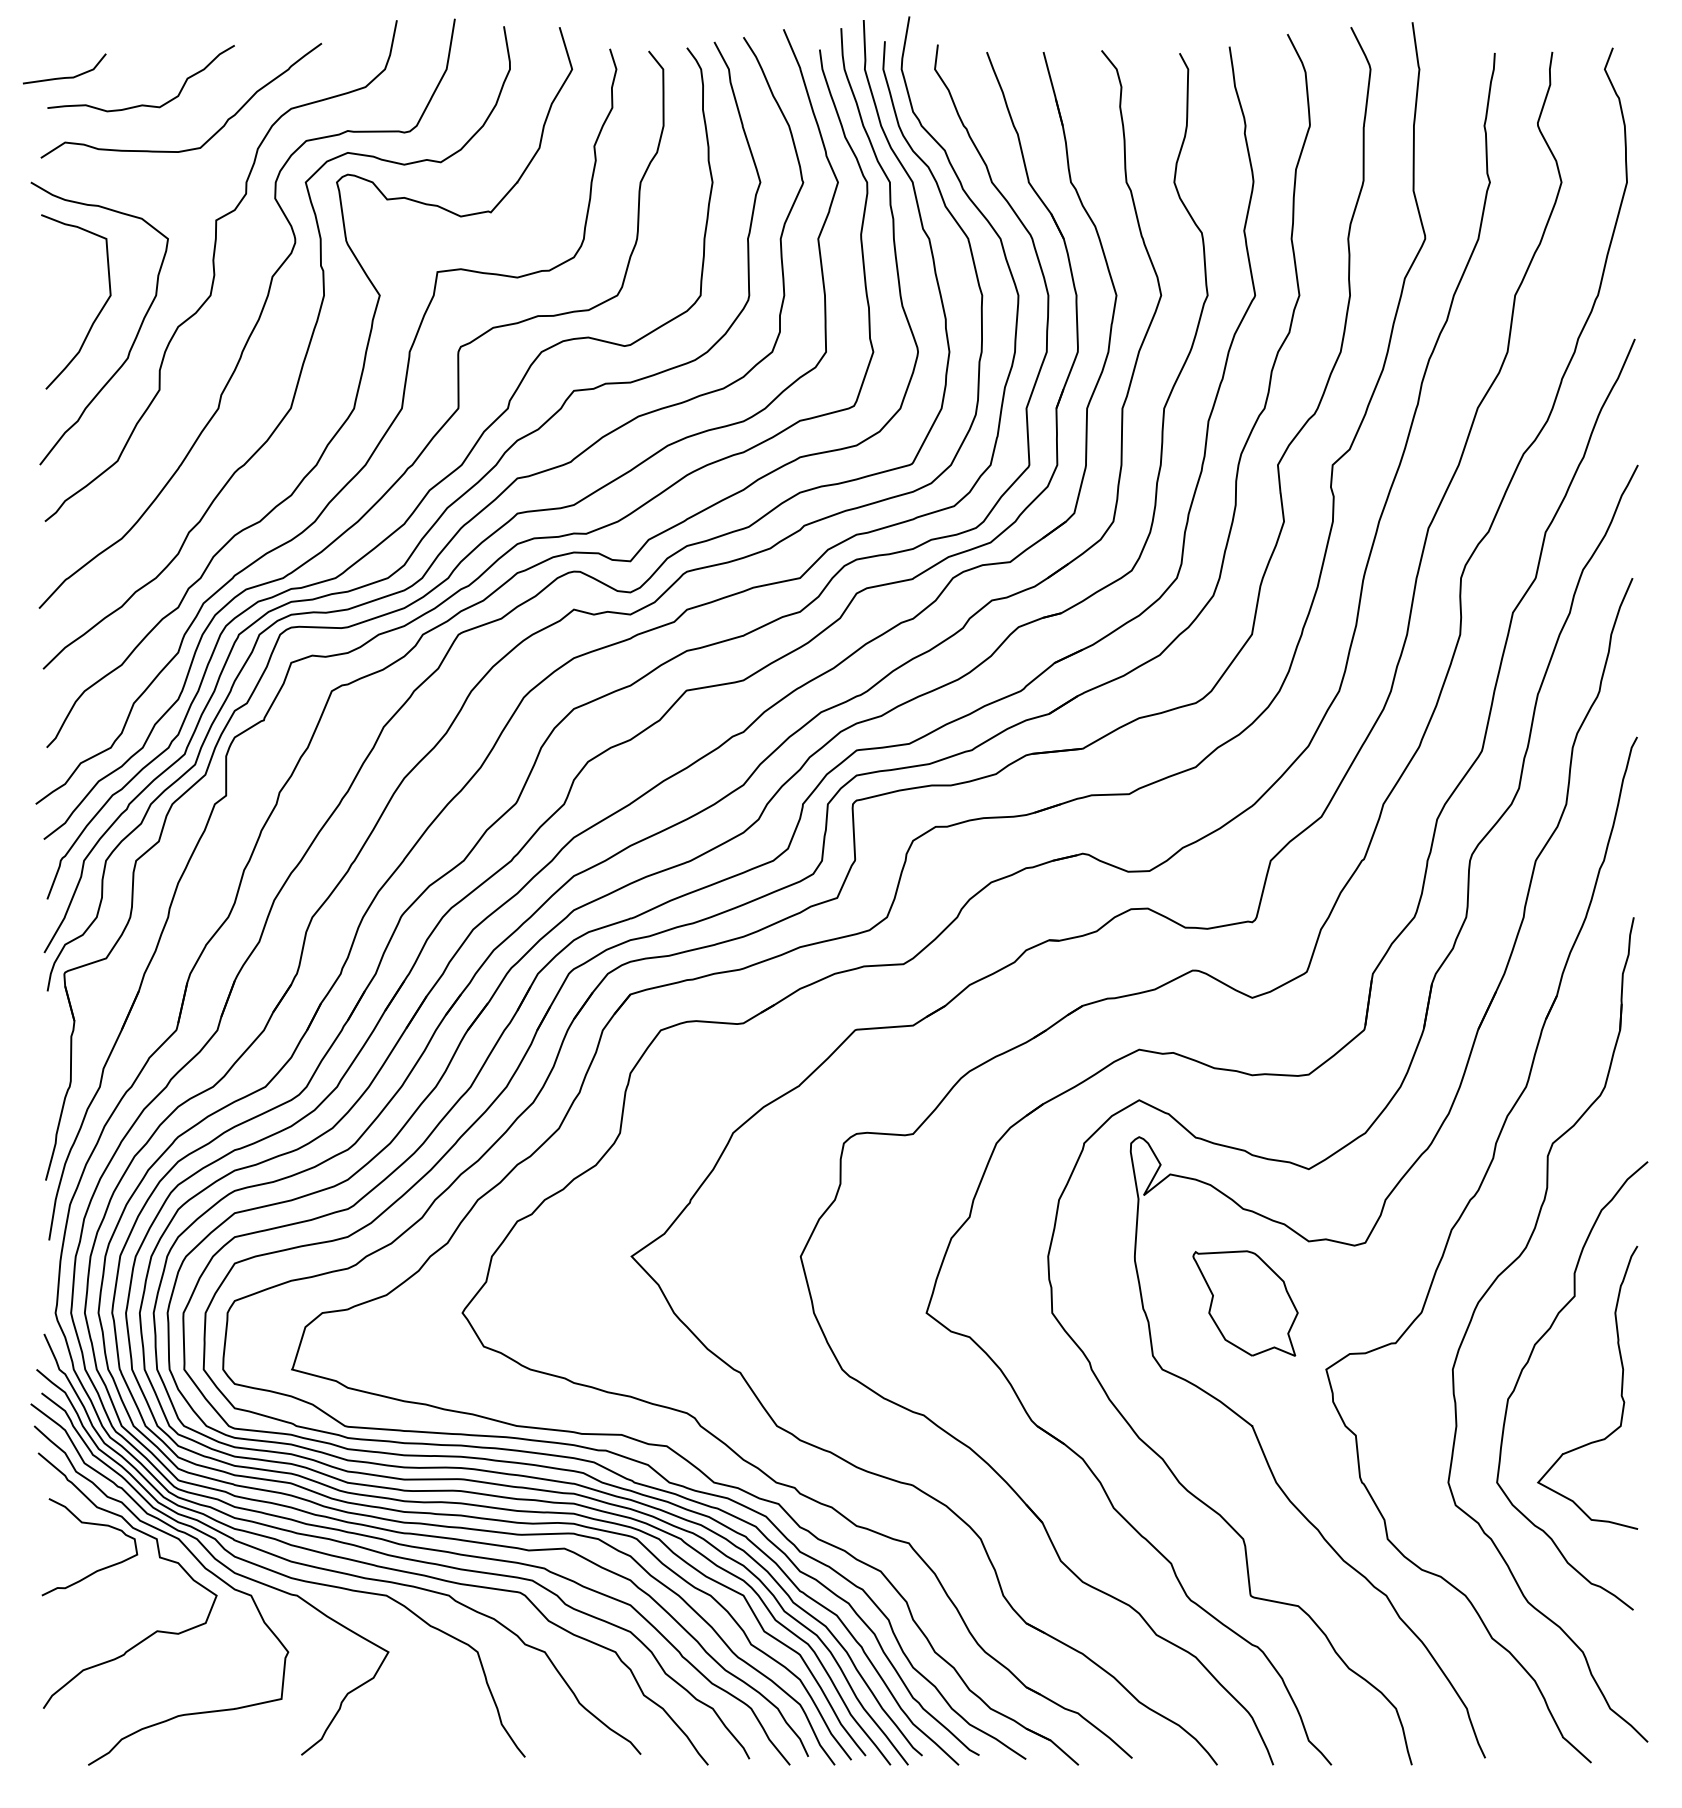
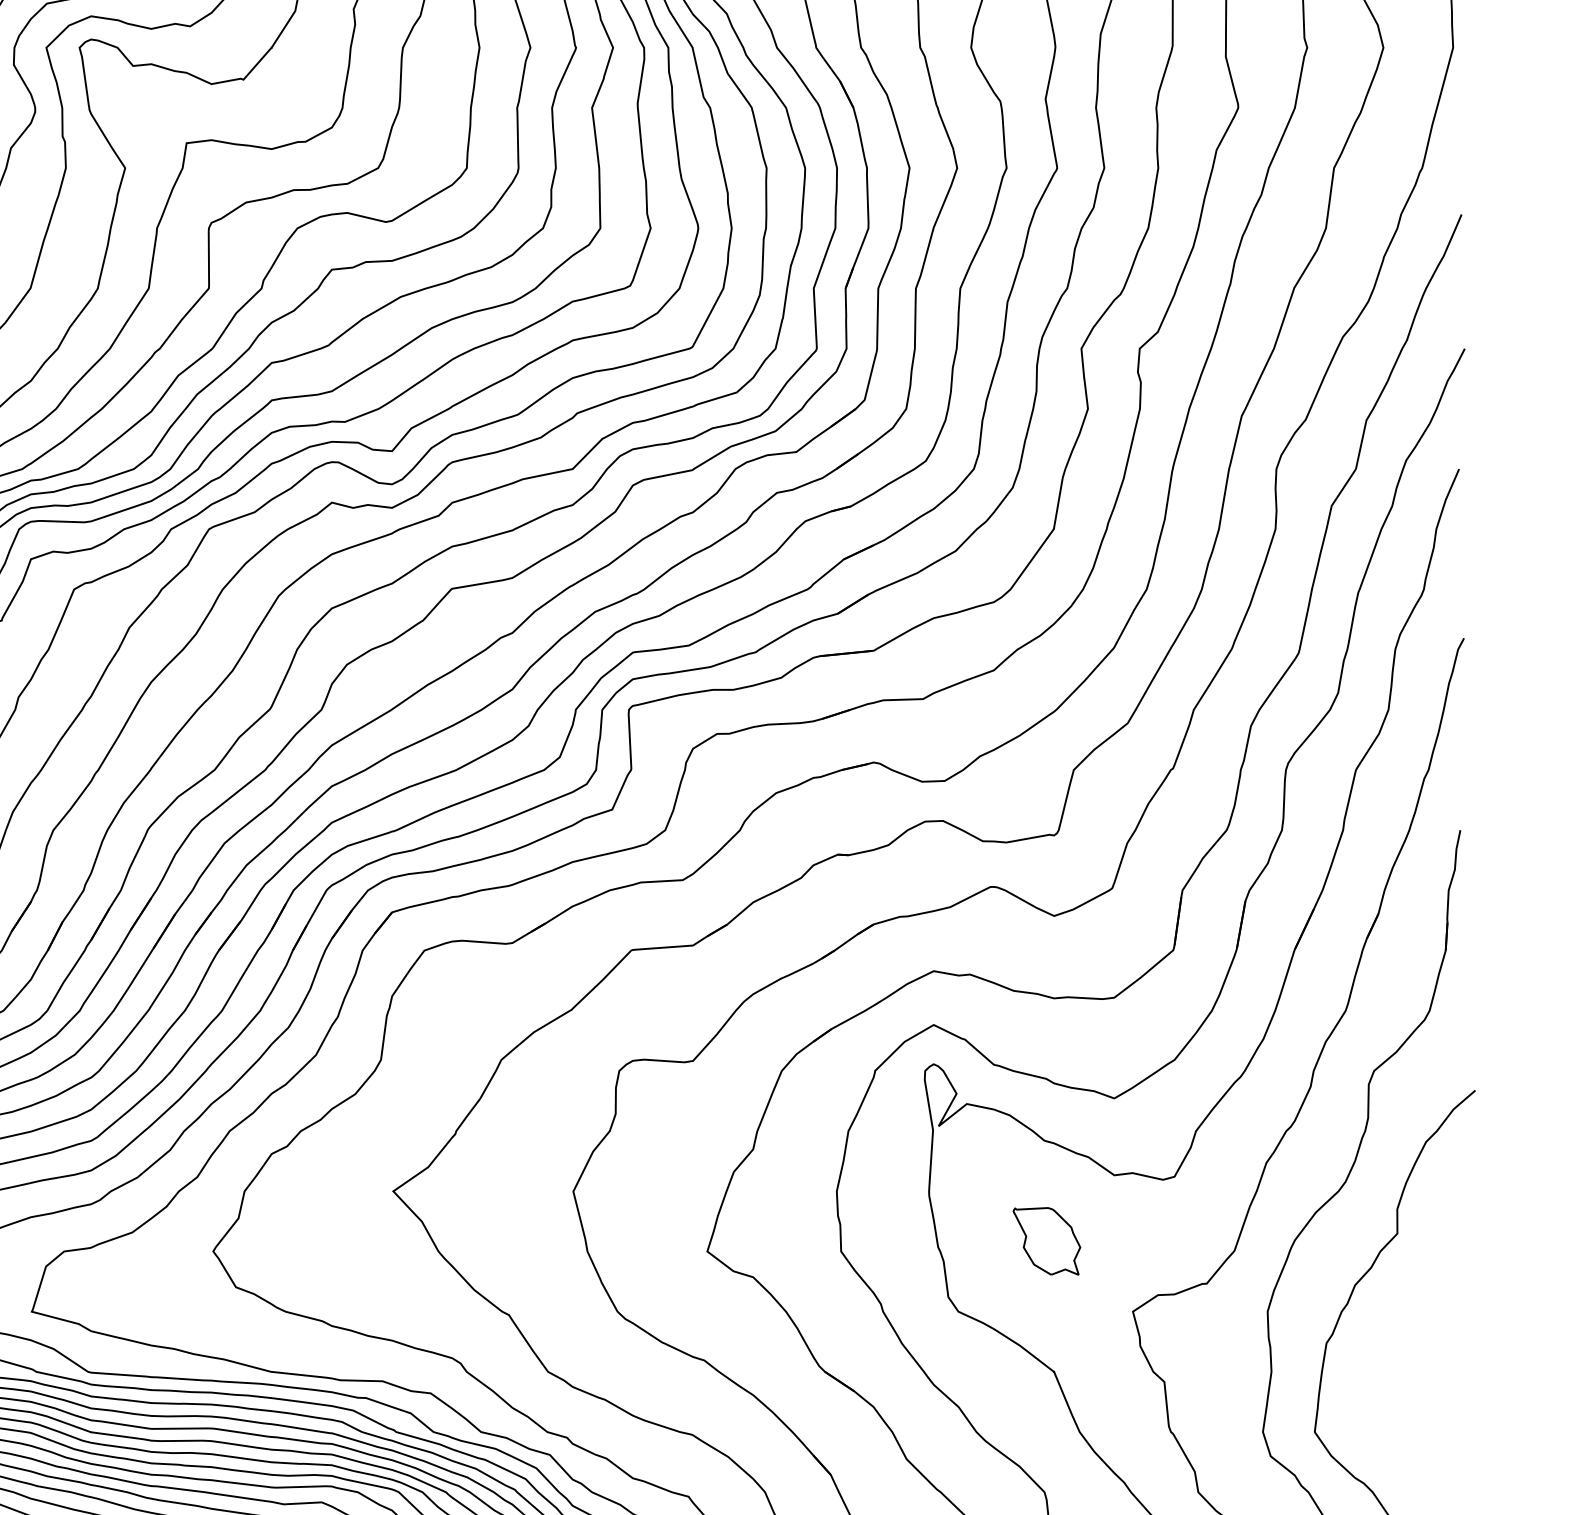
part: (1245, 1303) -> (1046, 1241), size x0.6
curve: (1620, 1394) -> (1446, 1338), removed

